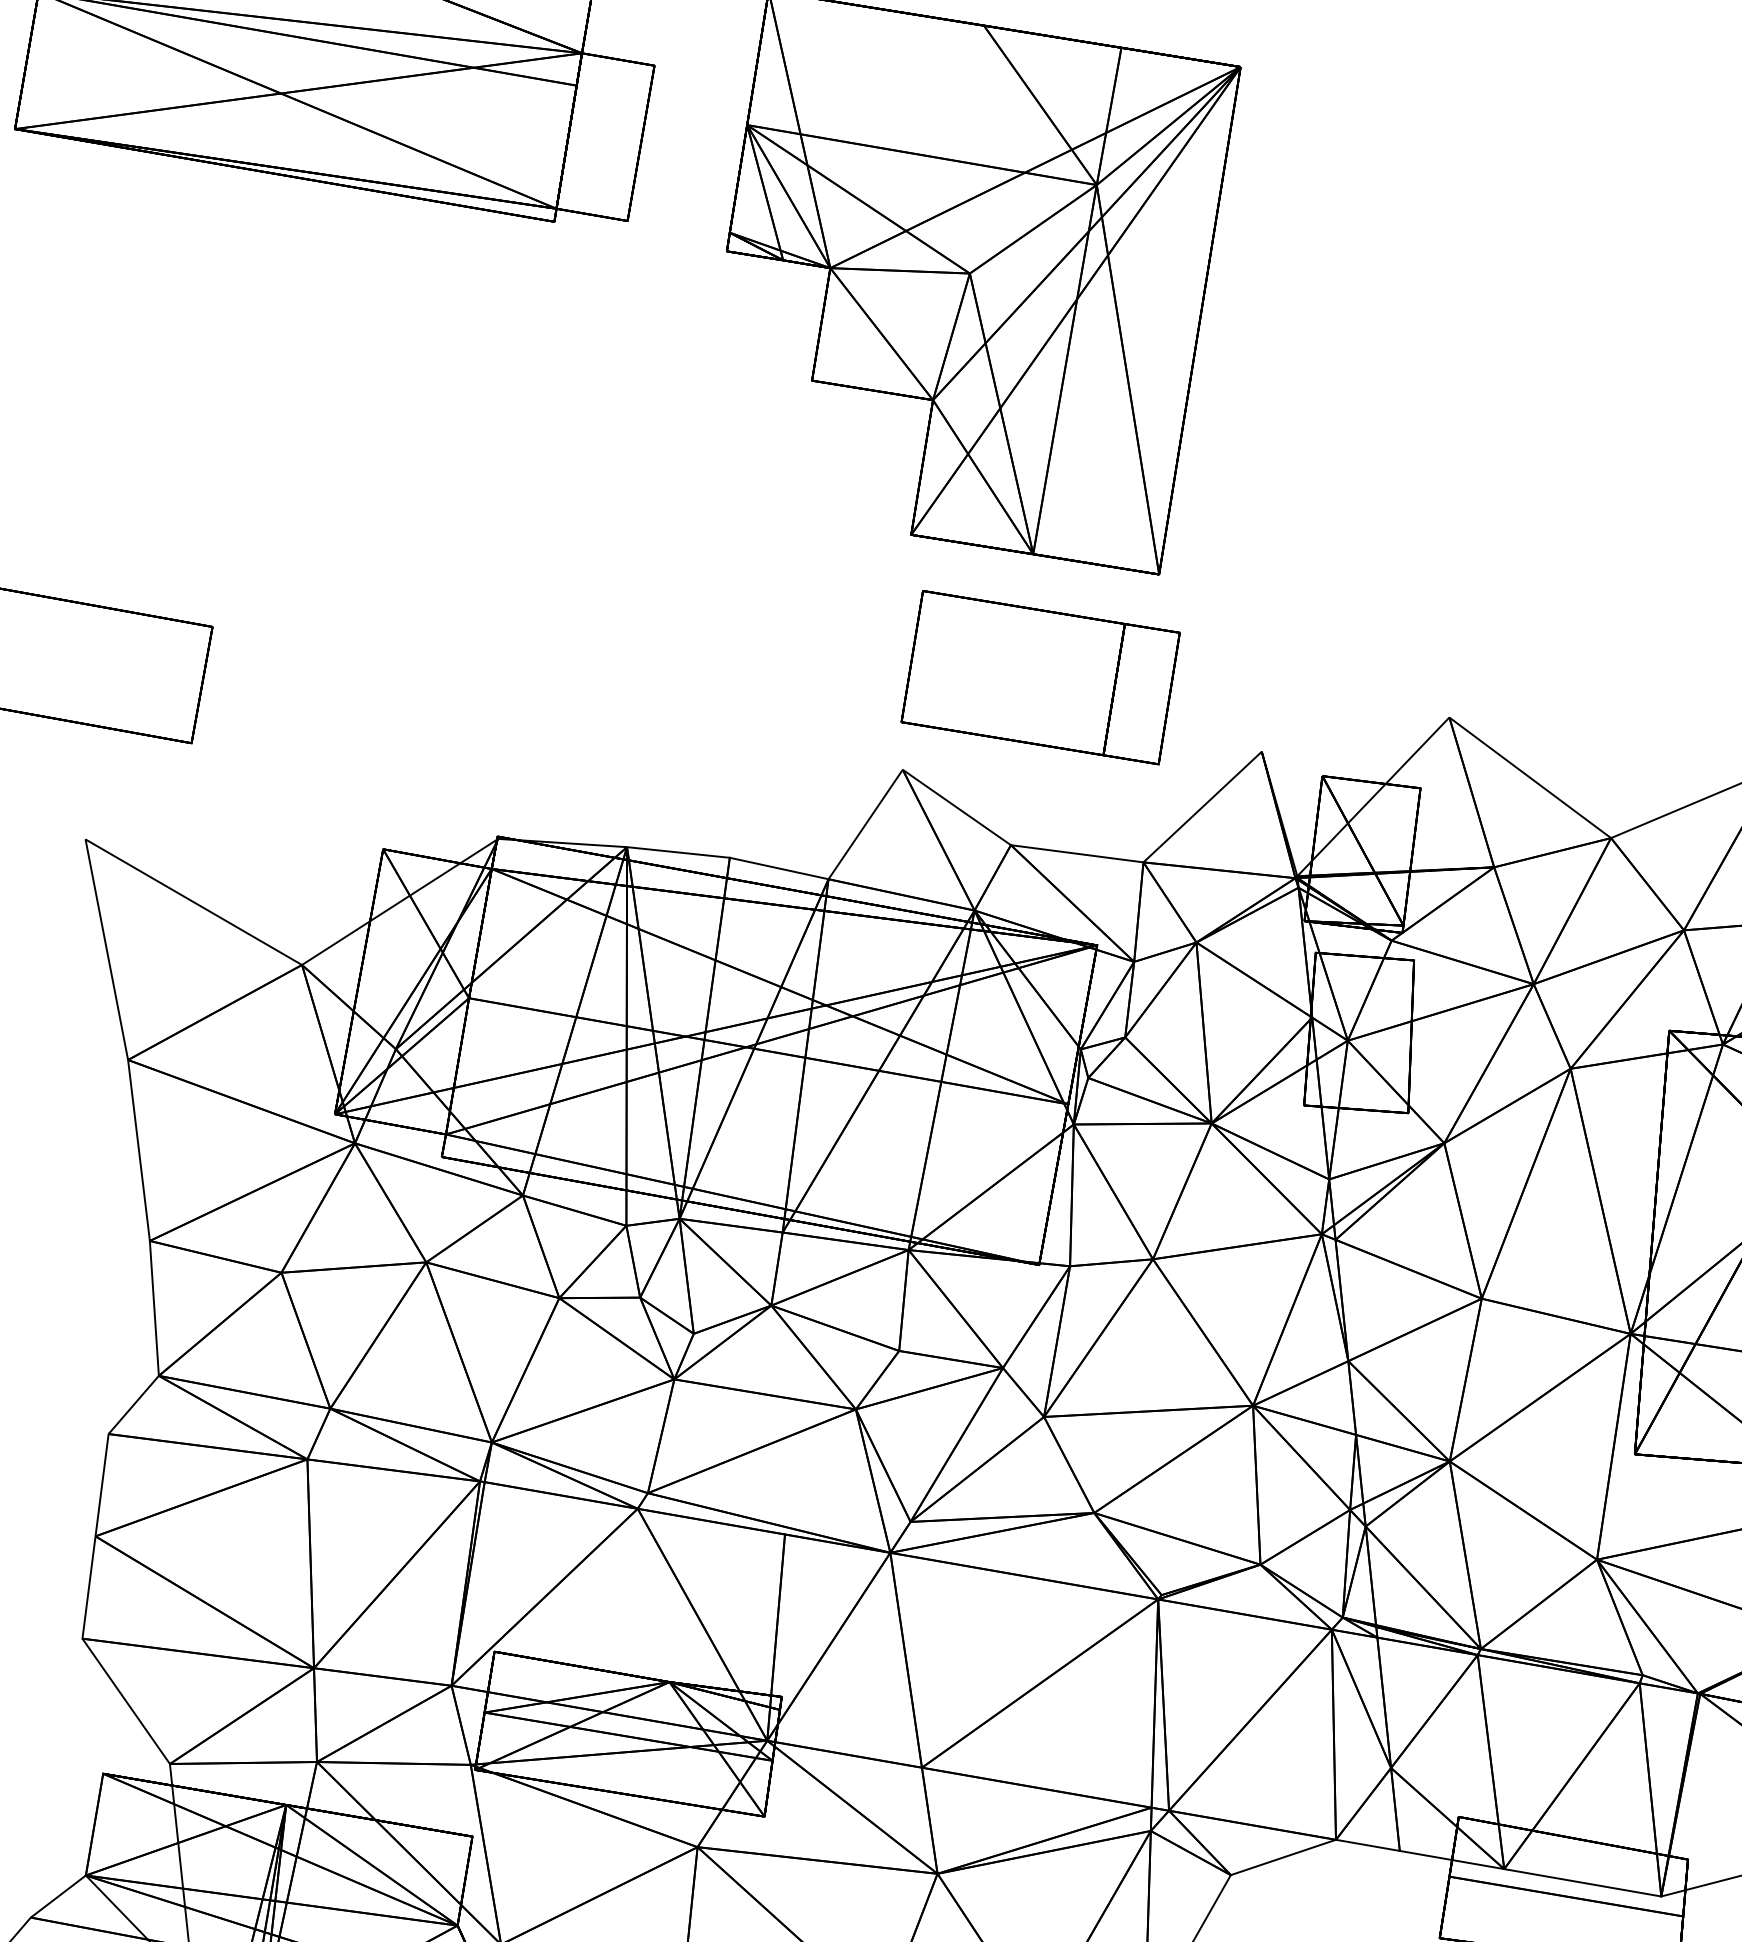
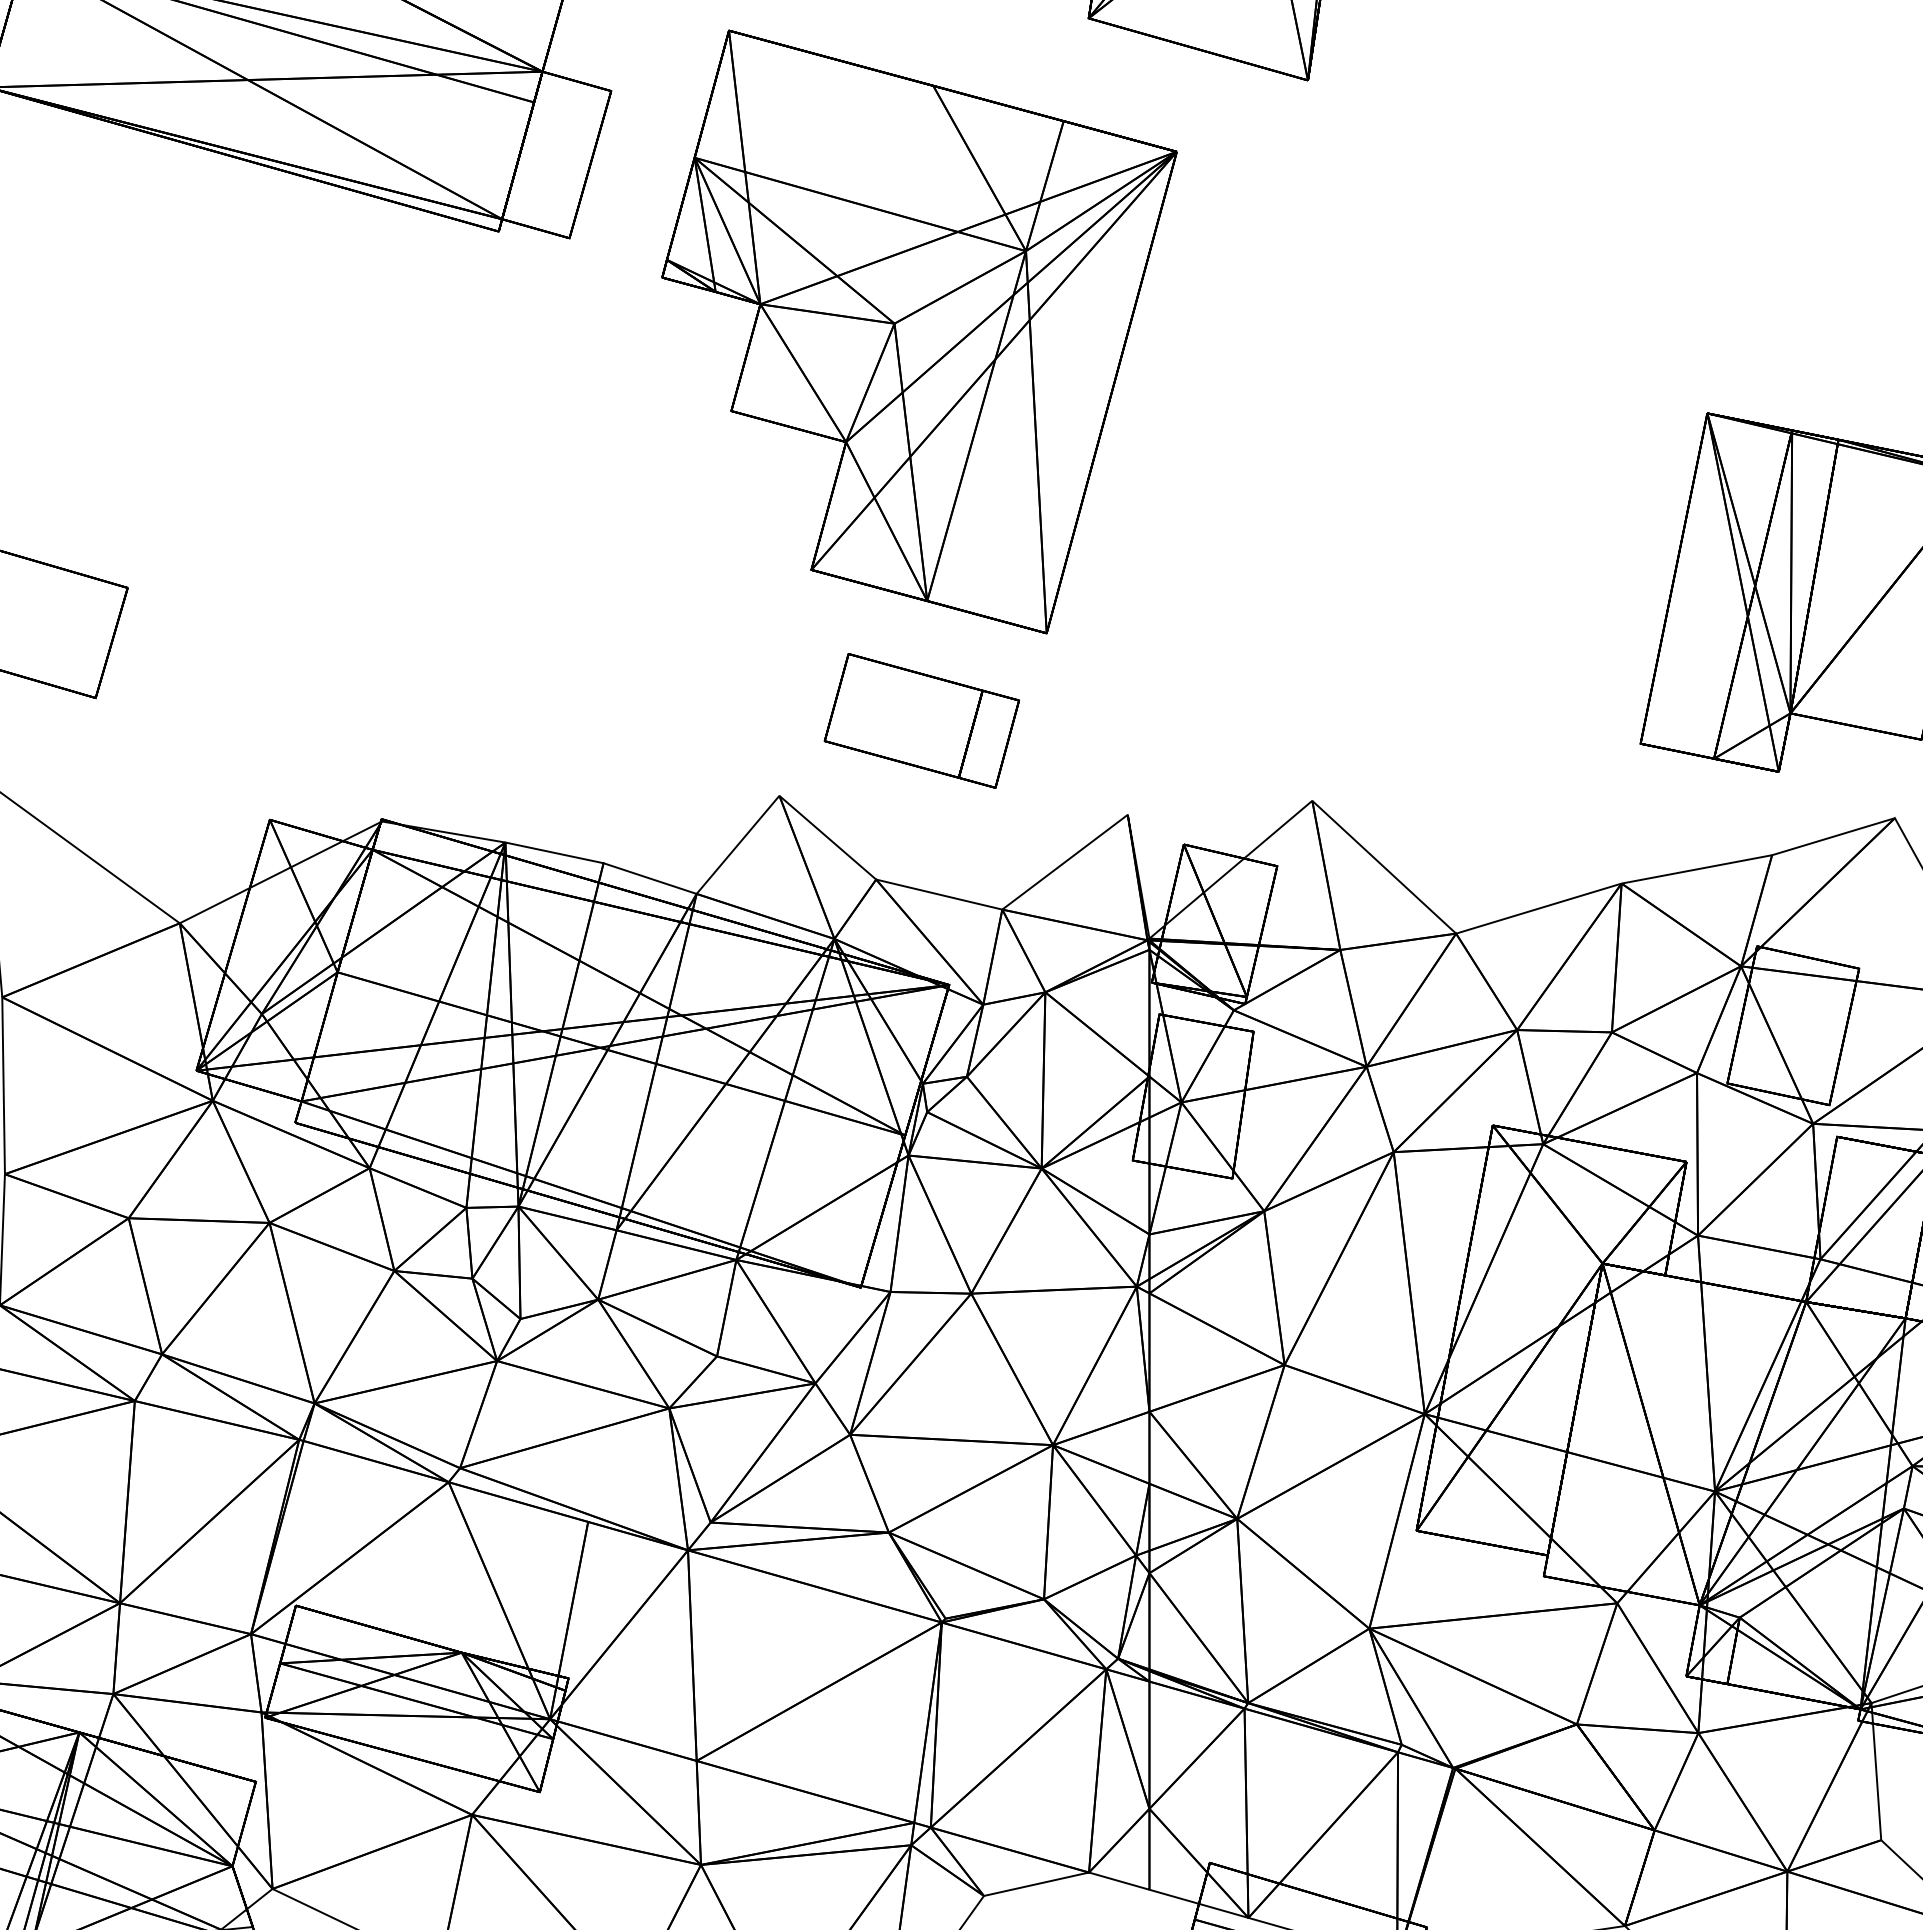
part: (1040, 677) -> (921, 720), size x0.7

